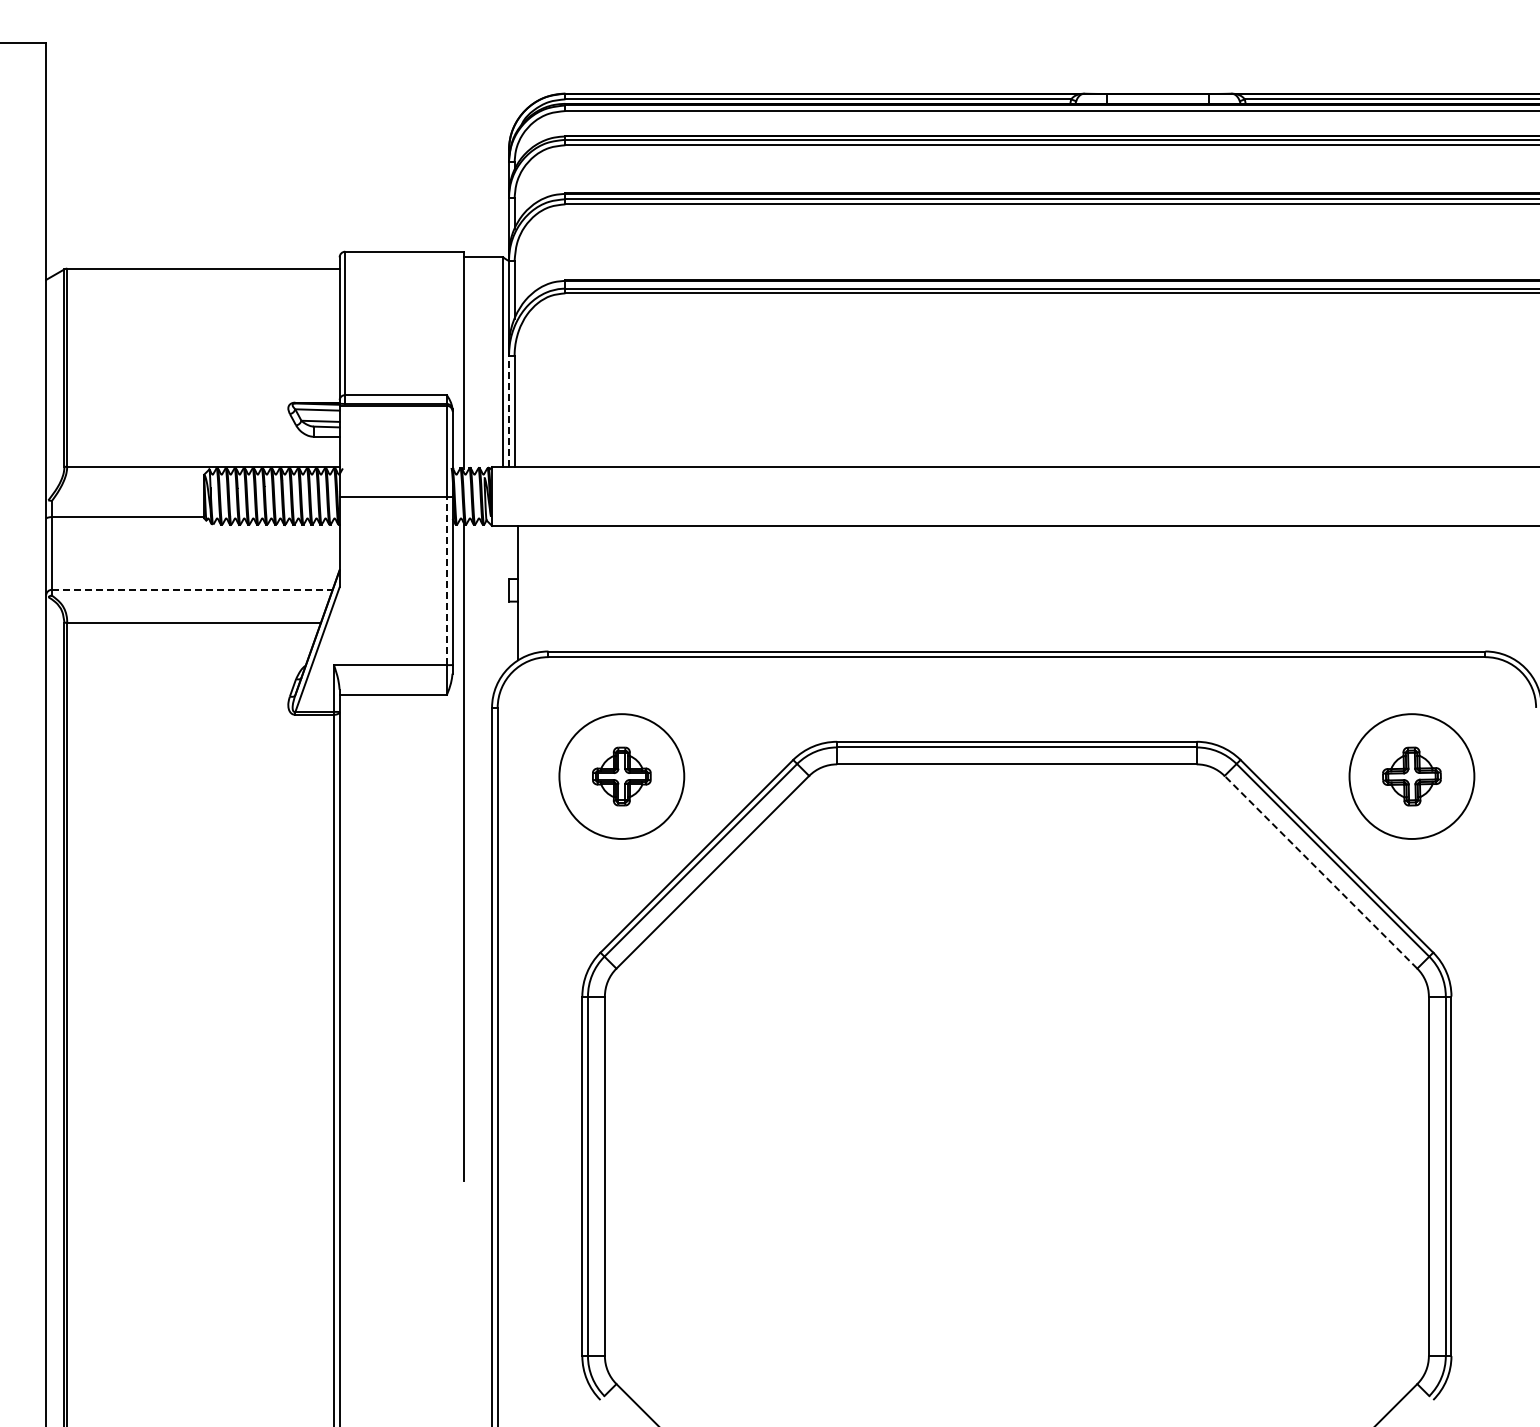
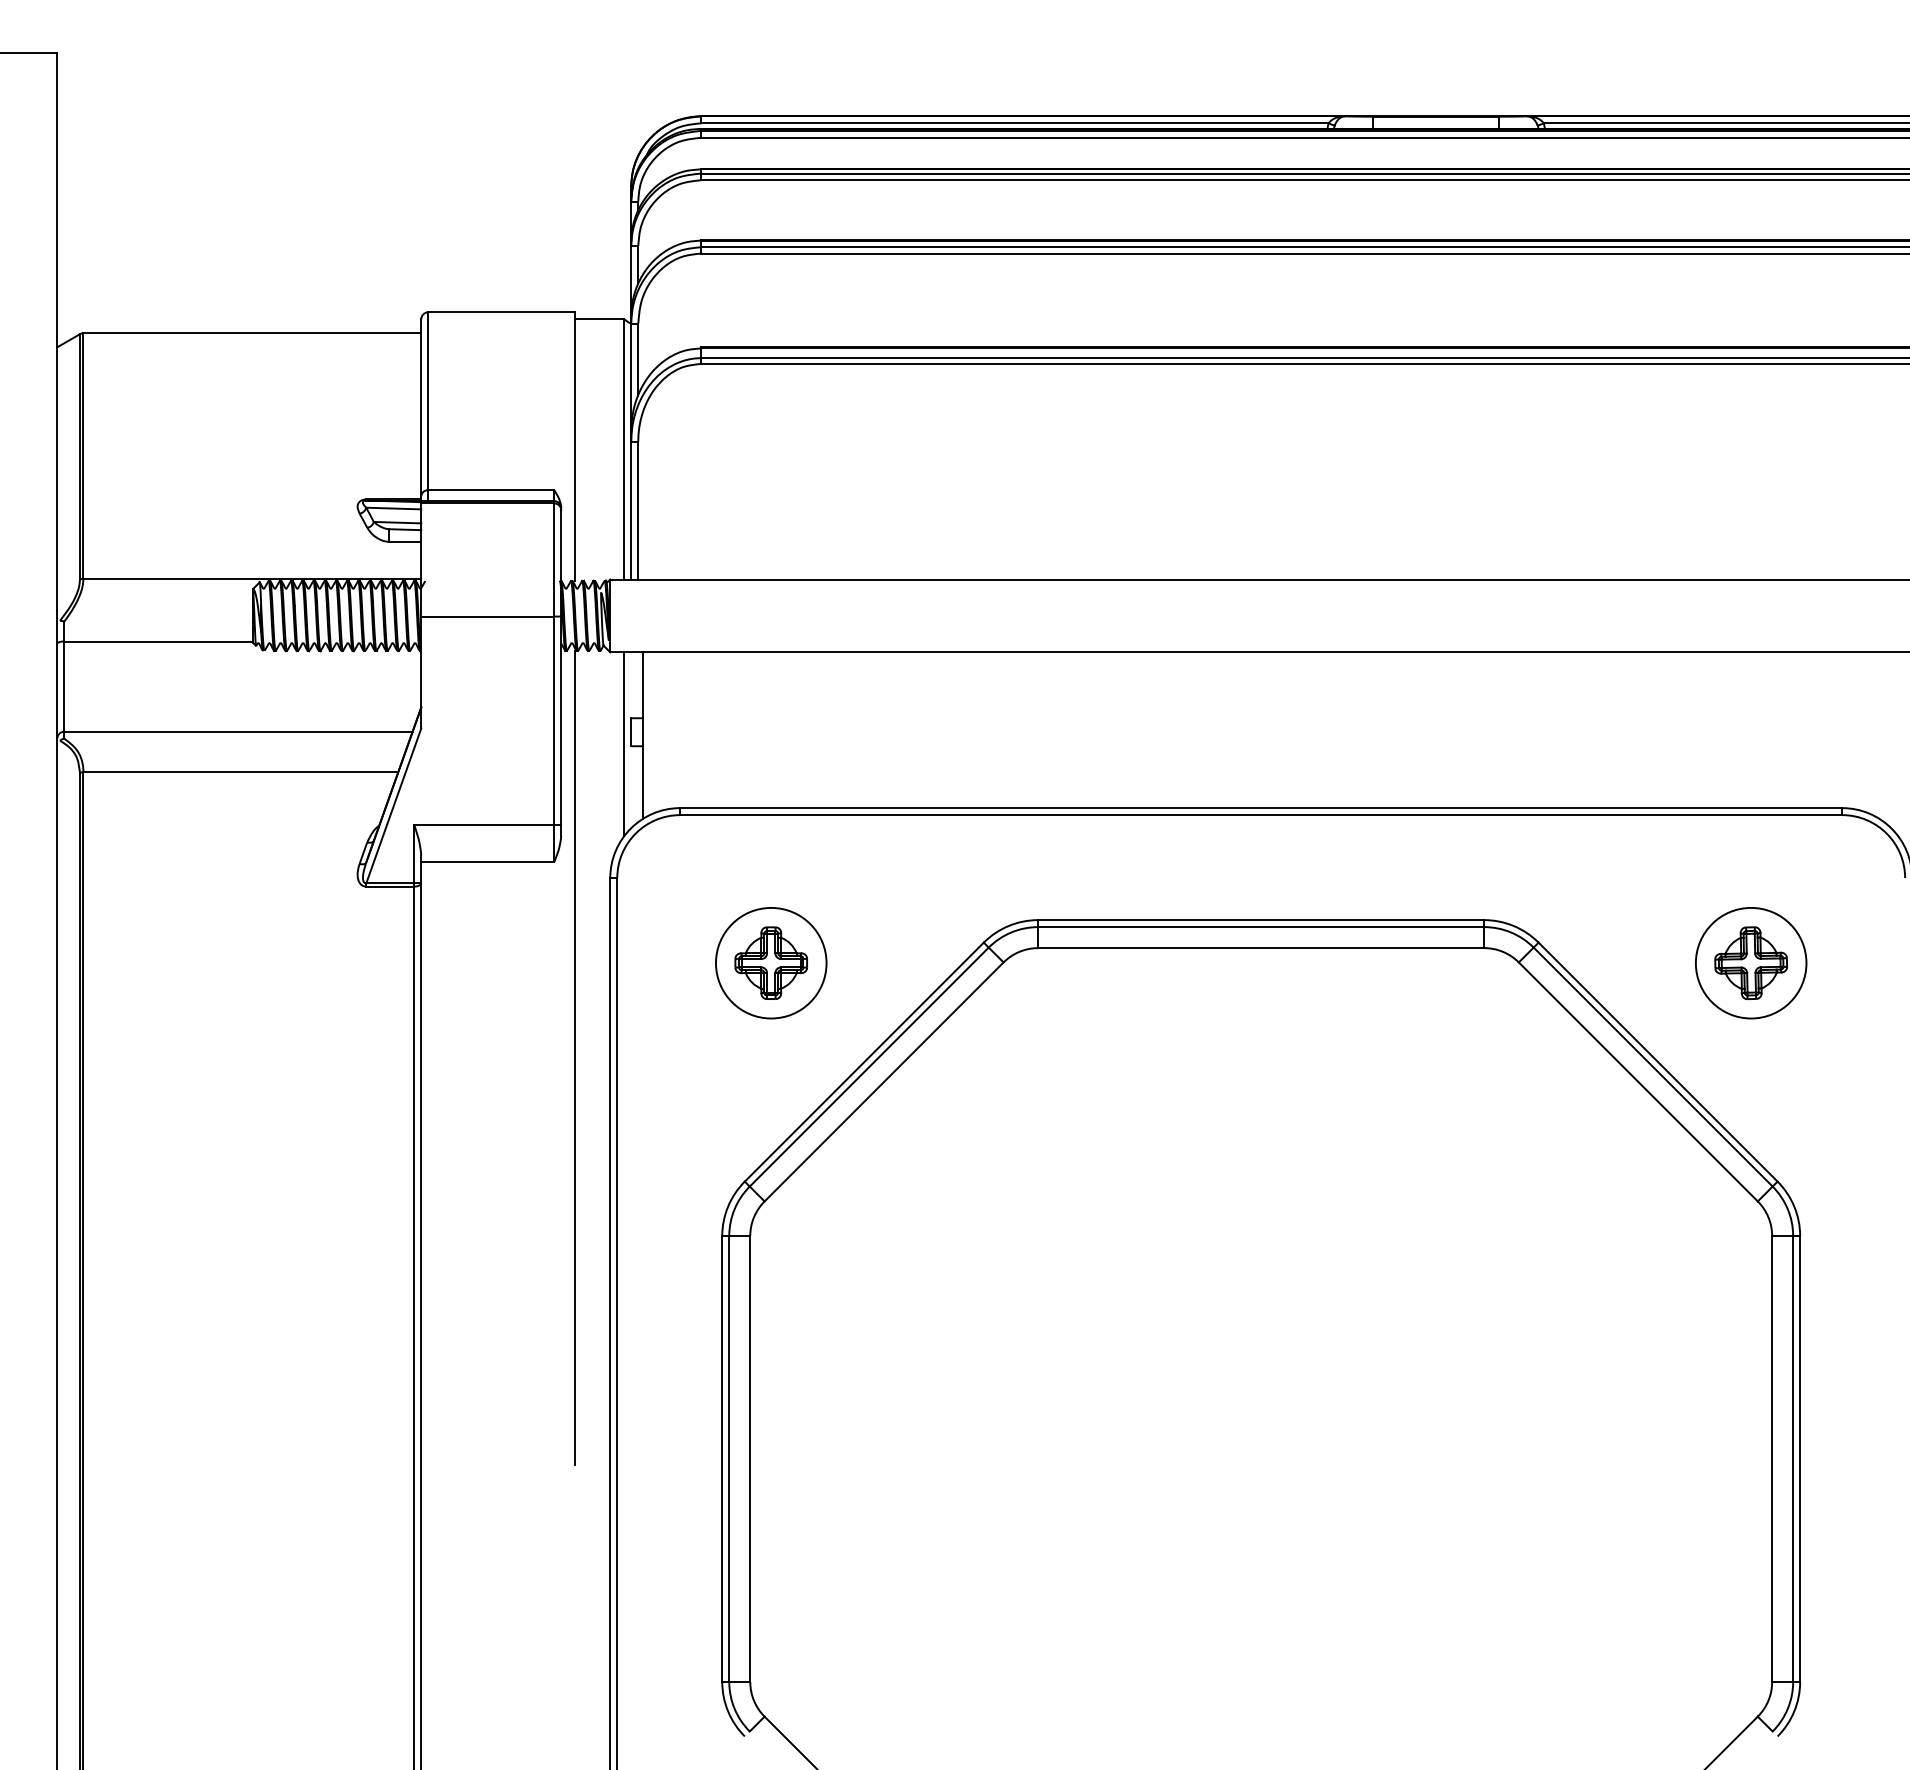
line: (508, 411) -> (630, 510), dashed -> solid
line: (446, 580) -> (553, 720), dashed -> solid
line: (192, 589) -> (238, 731), dashed -> solid
line: (503, 599) -> (624, 743), added
circle: (621, 776) -> (770, 963), size x0.71
circle: (1411, 776) -> (1750, 963), size x0.71
line: (1320, 871) -> (1637, 1080), dashed -> solid

